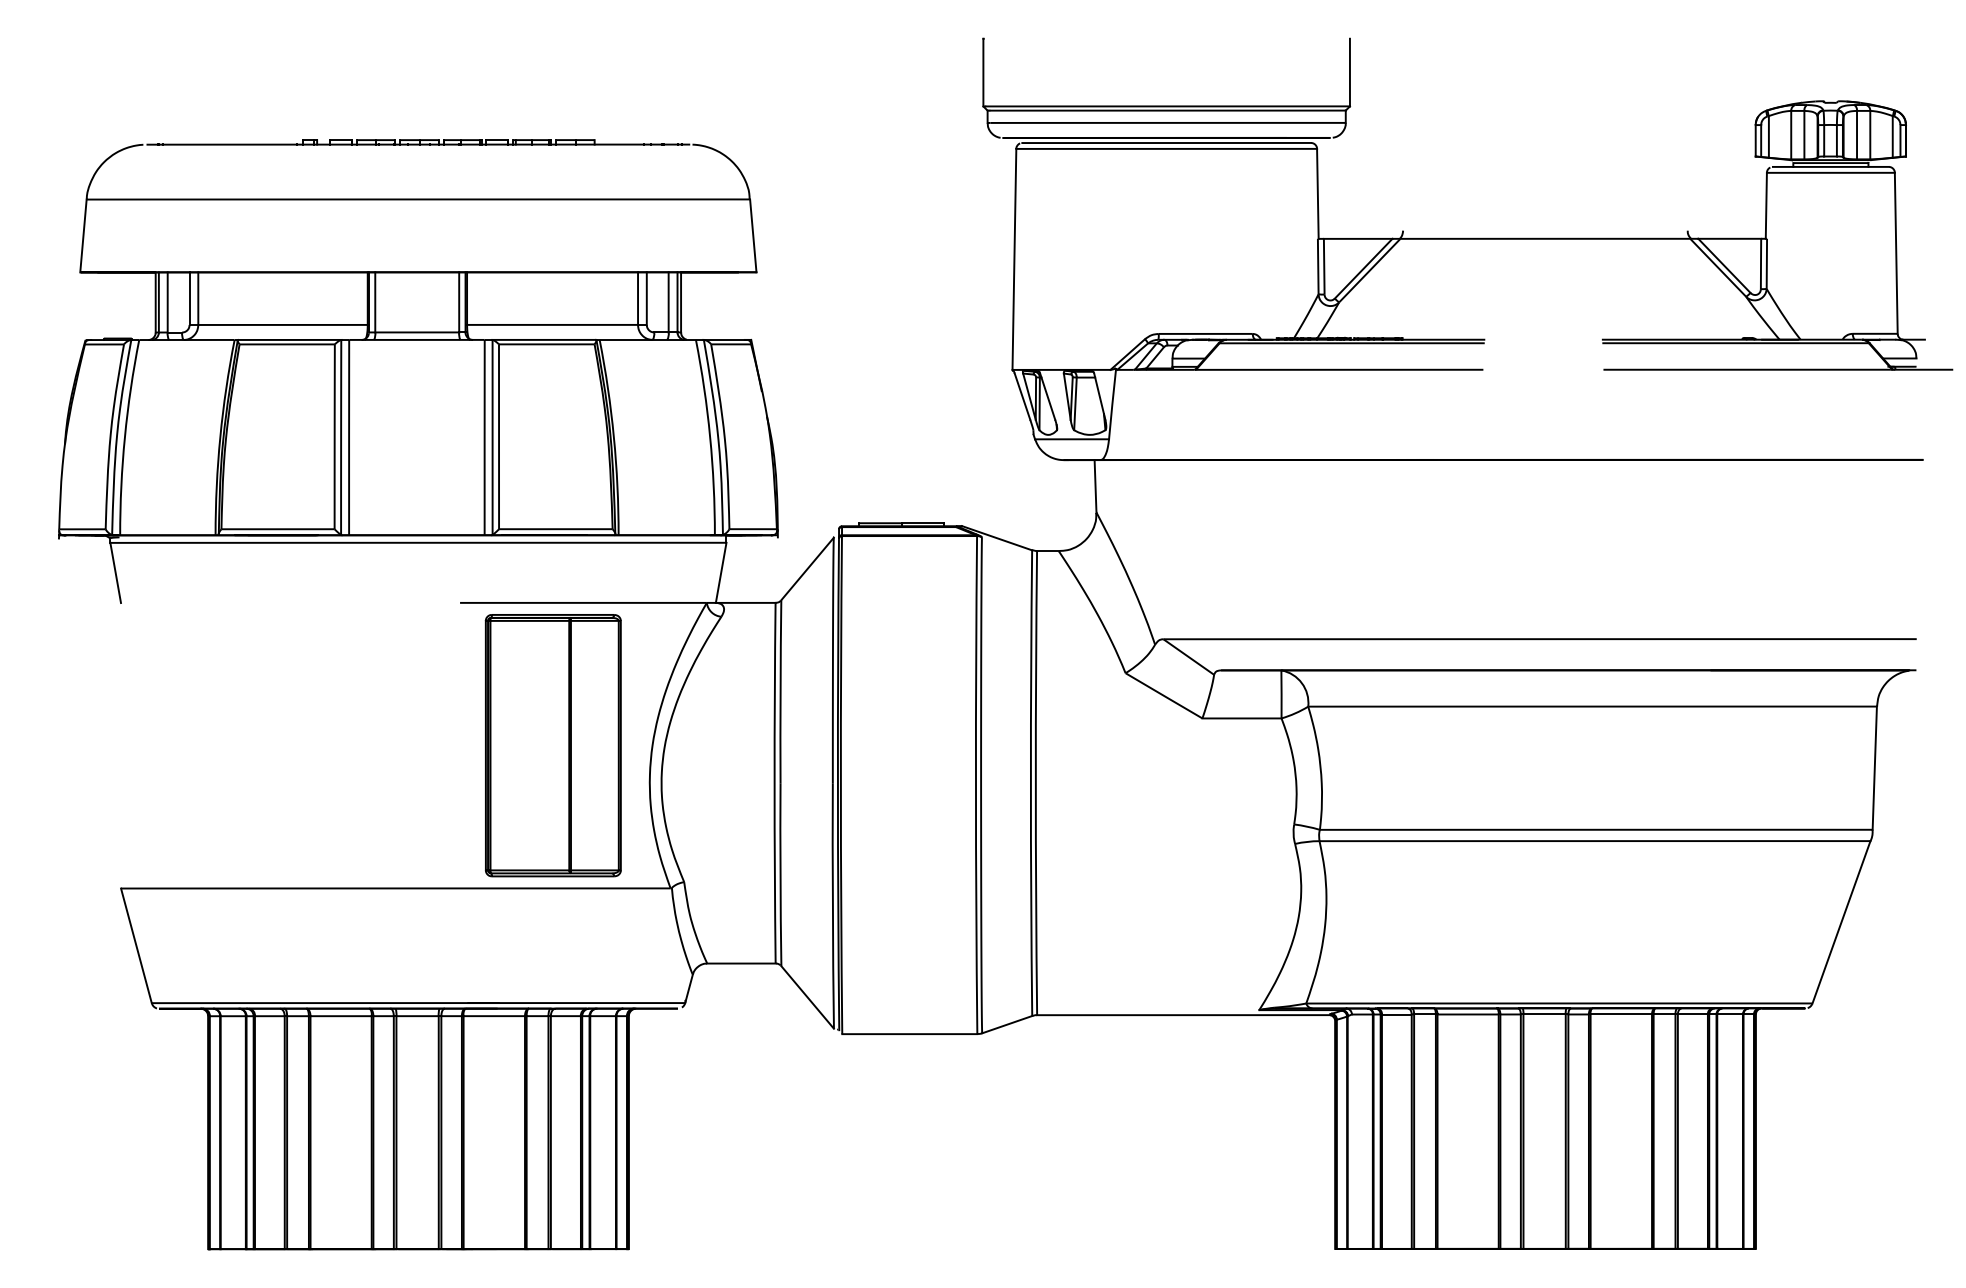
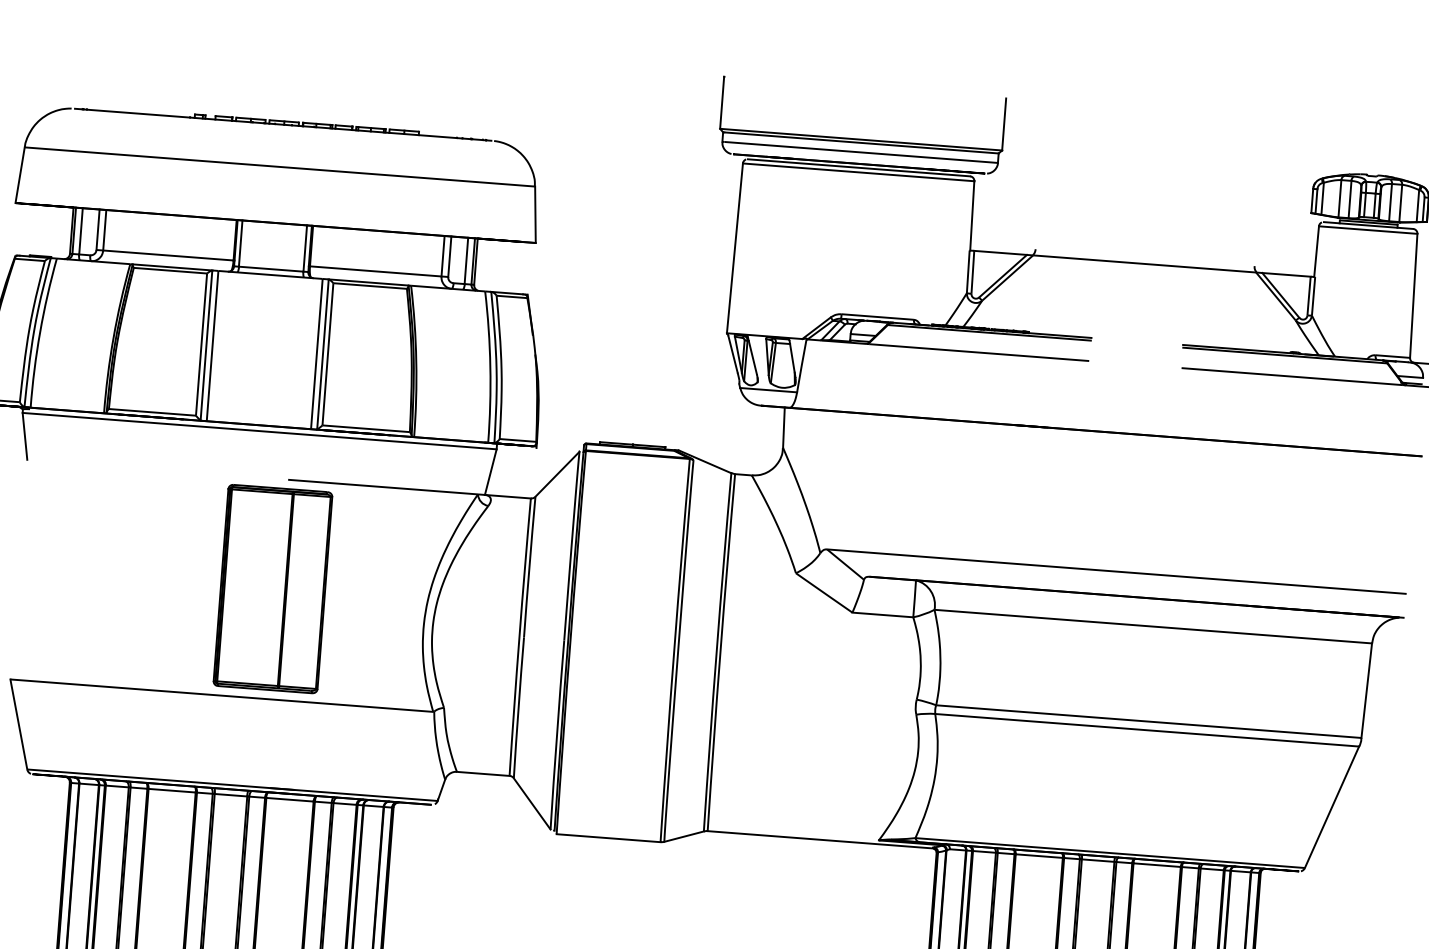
part: (552, 745) -> (272, 588), moved

